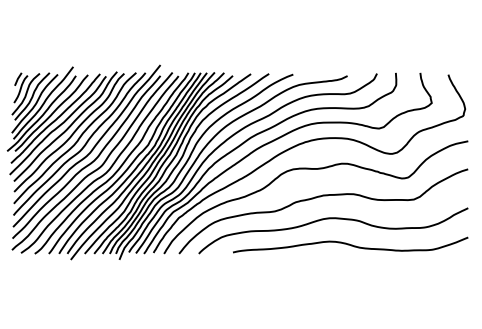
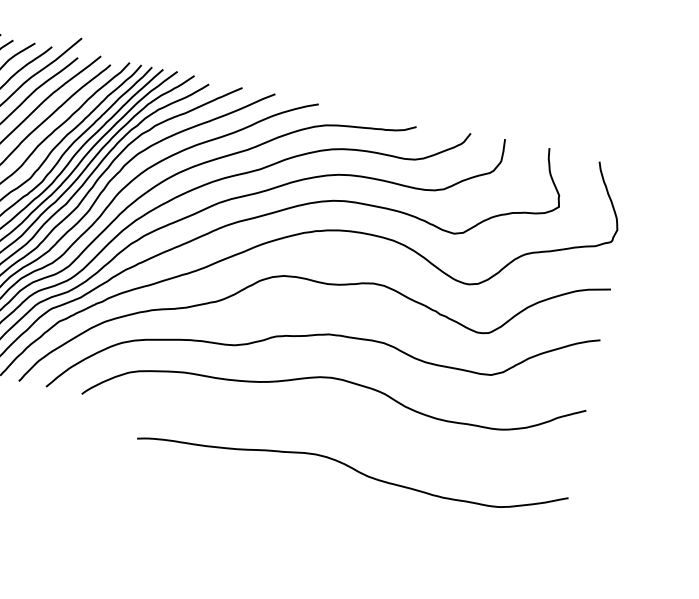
curve: (350, 244) -> (352, 467), moved

